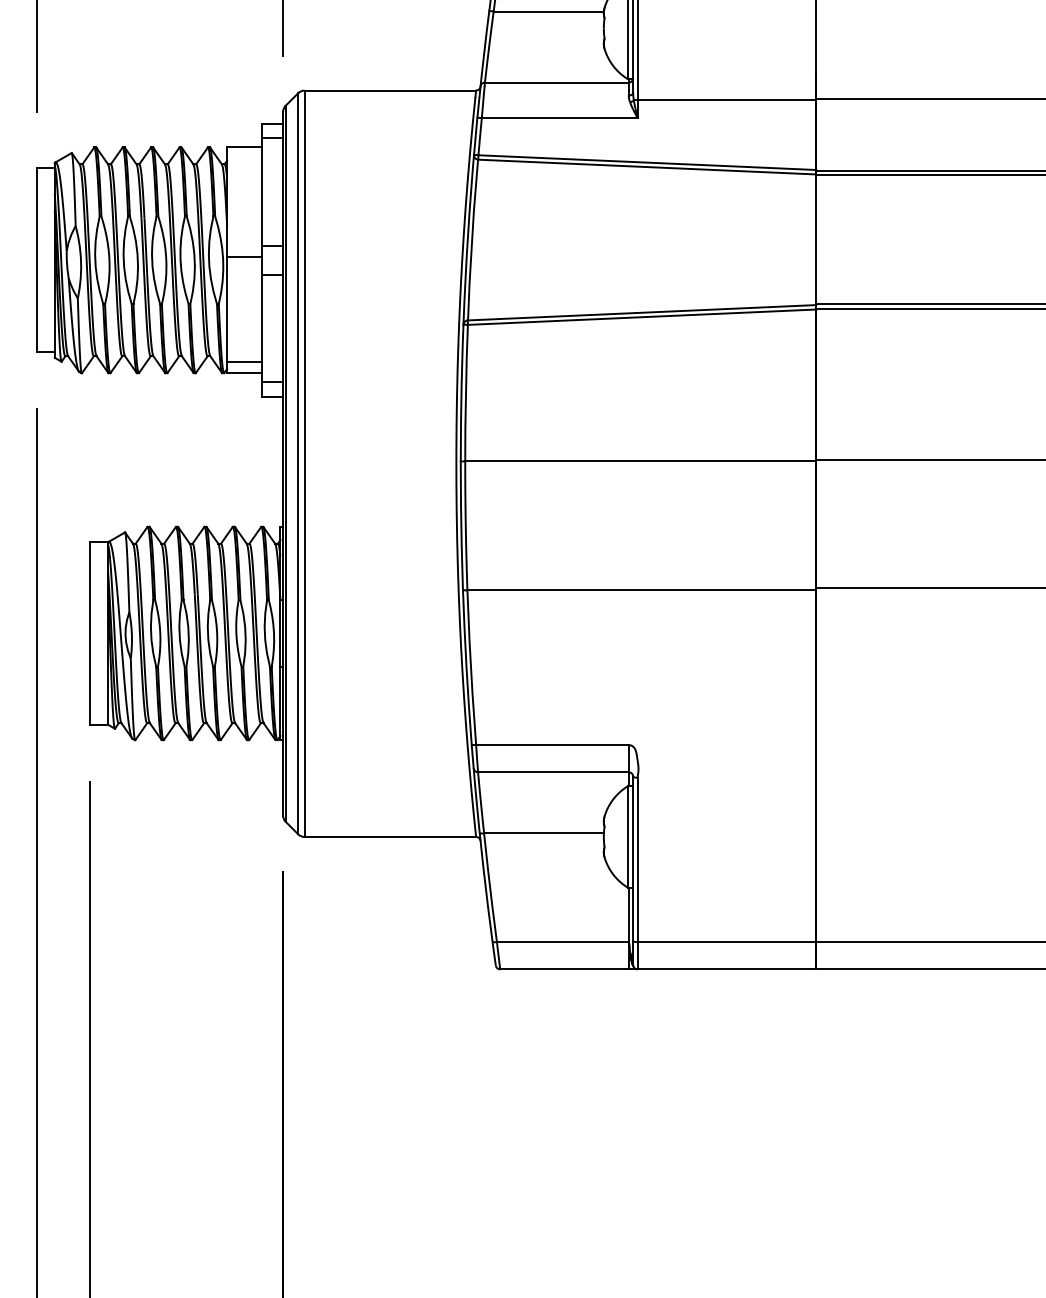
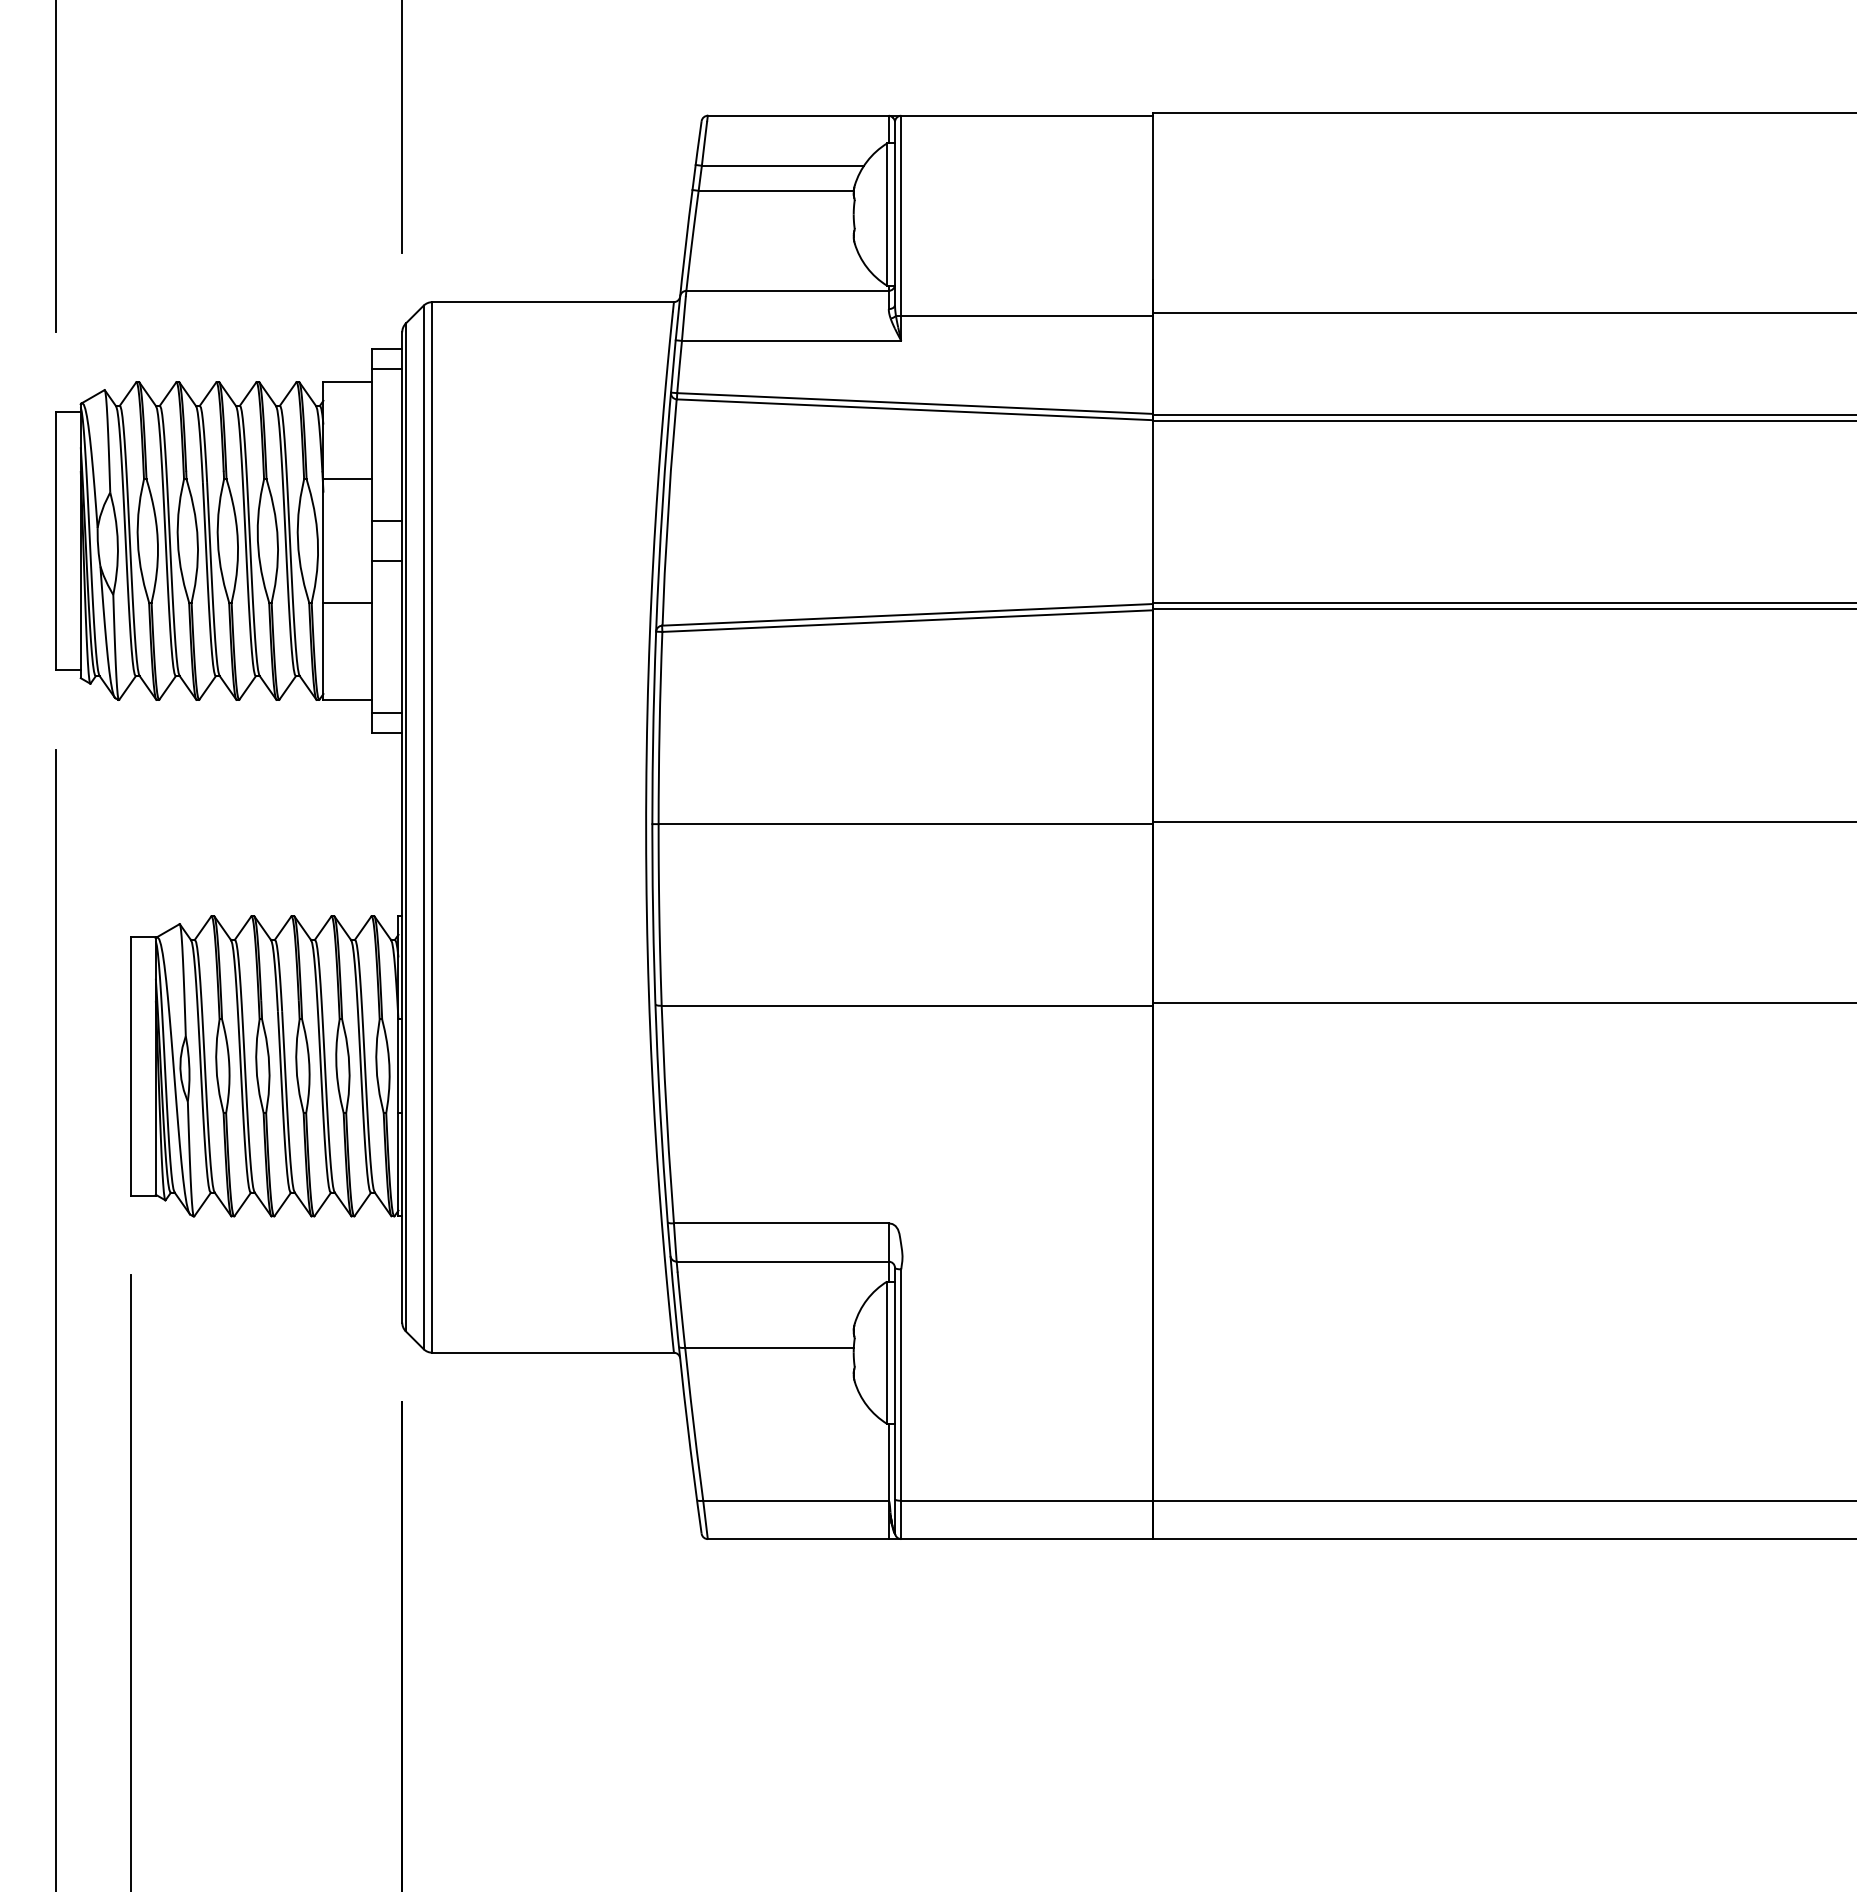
line: (244, 257) -> (347, 479), moved
line: (244, 361) -> (347, 602), moved

